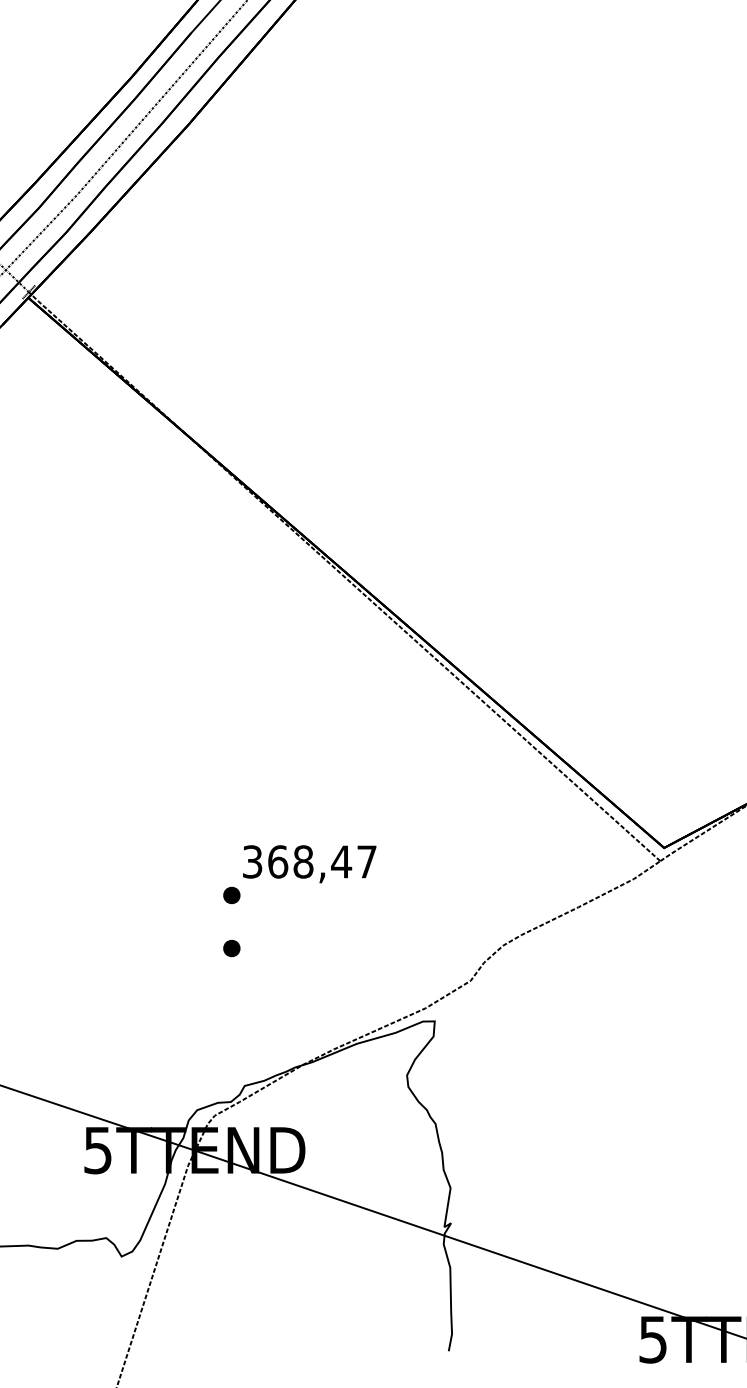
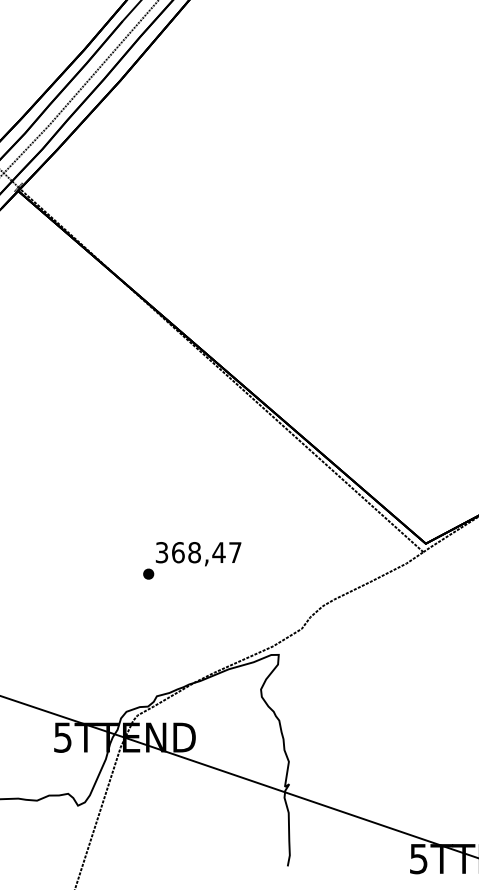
part: (231, 947) -> (148, 607), removed

